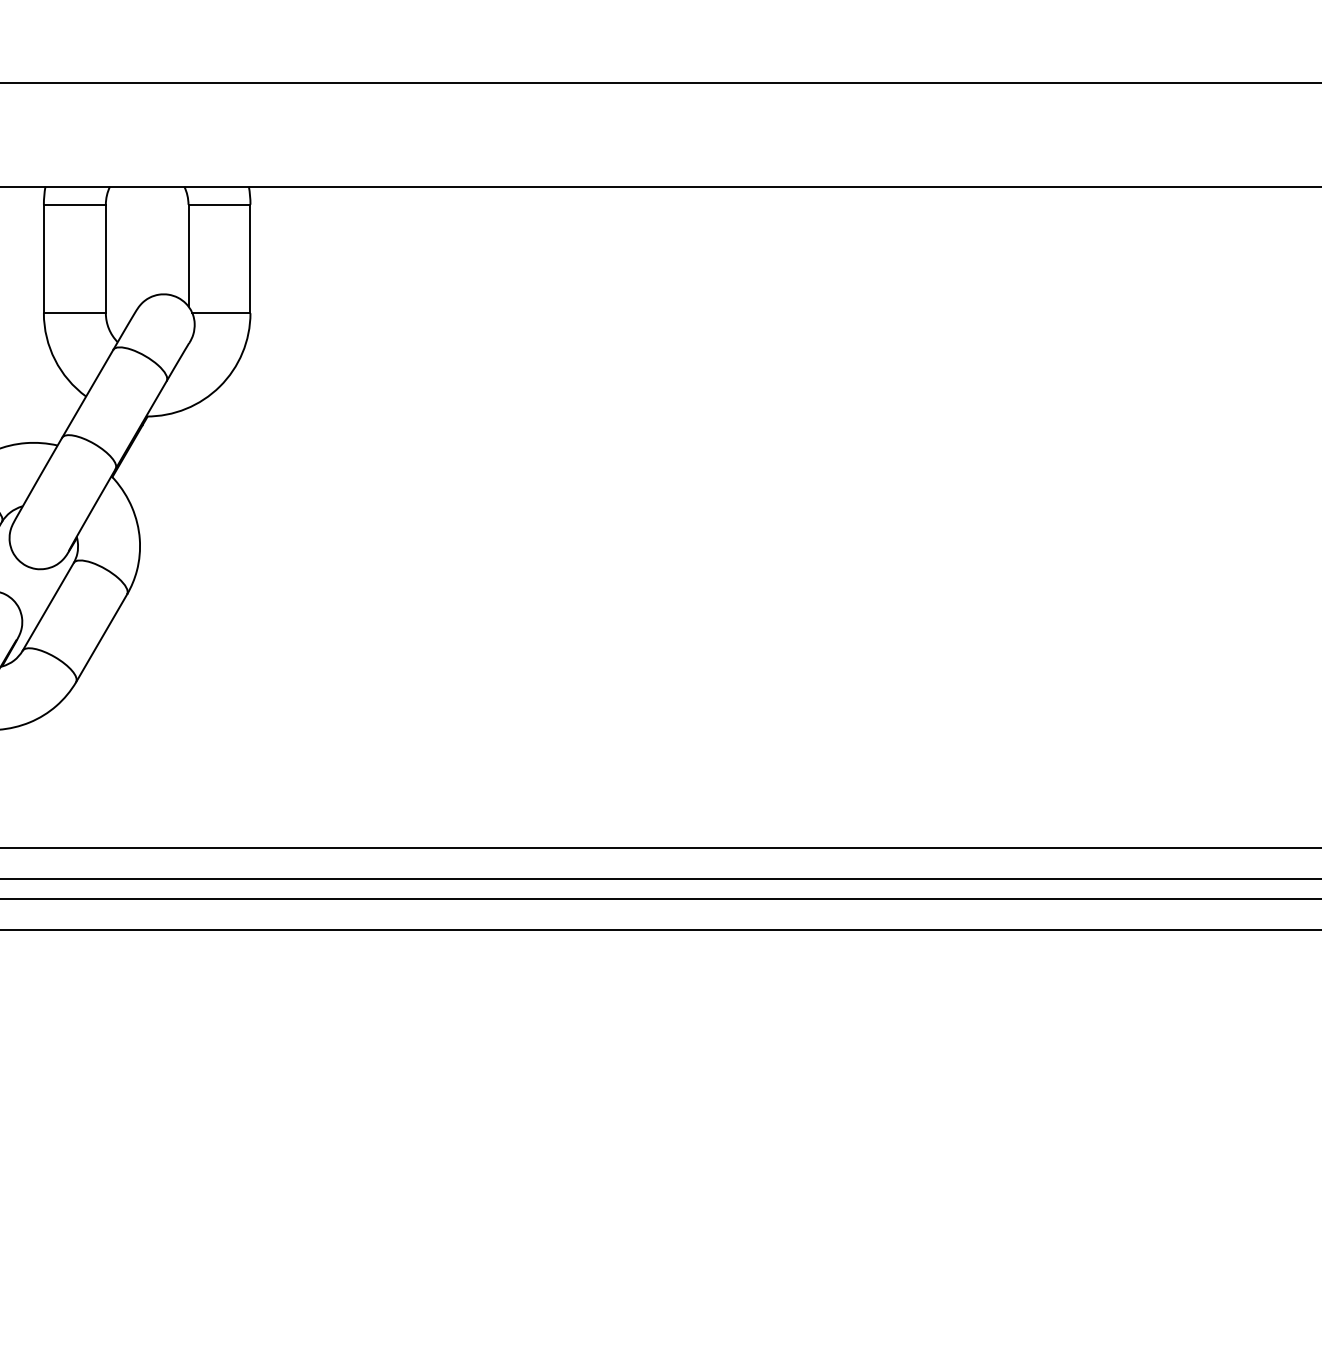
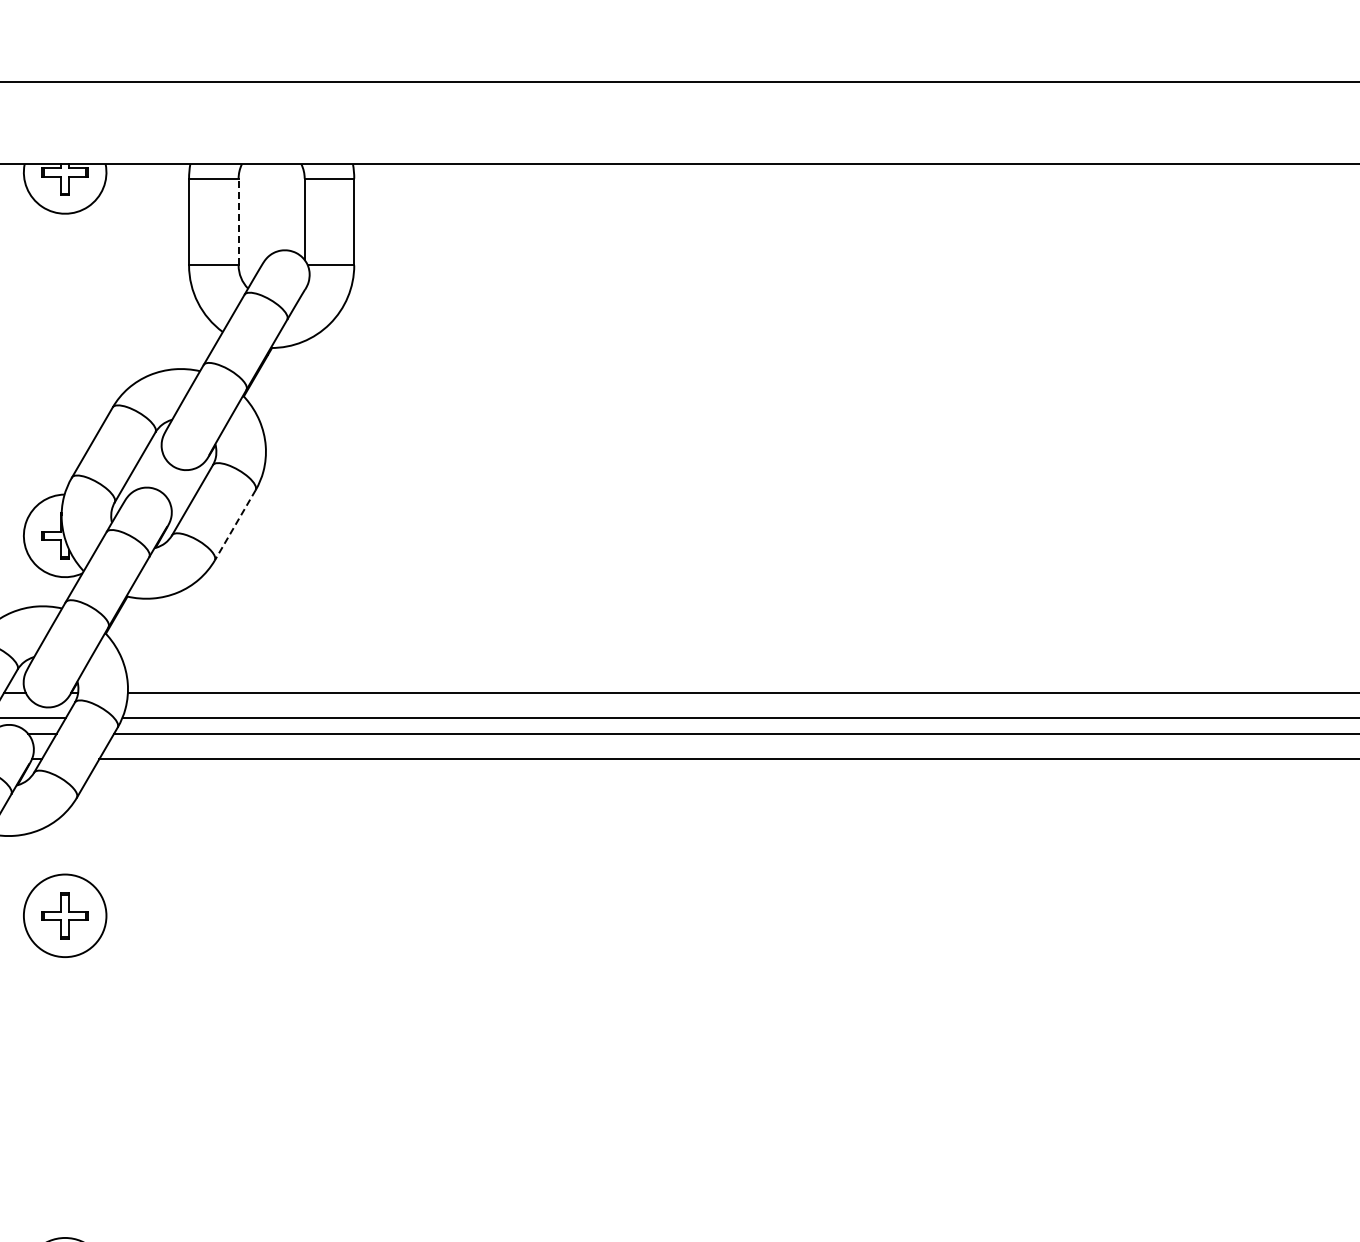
line: (105, 258) -> (238, 221), solid -> dashed
line: (101, 638) -> (235, 525), solid -> dashed

